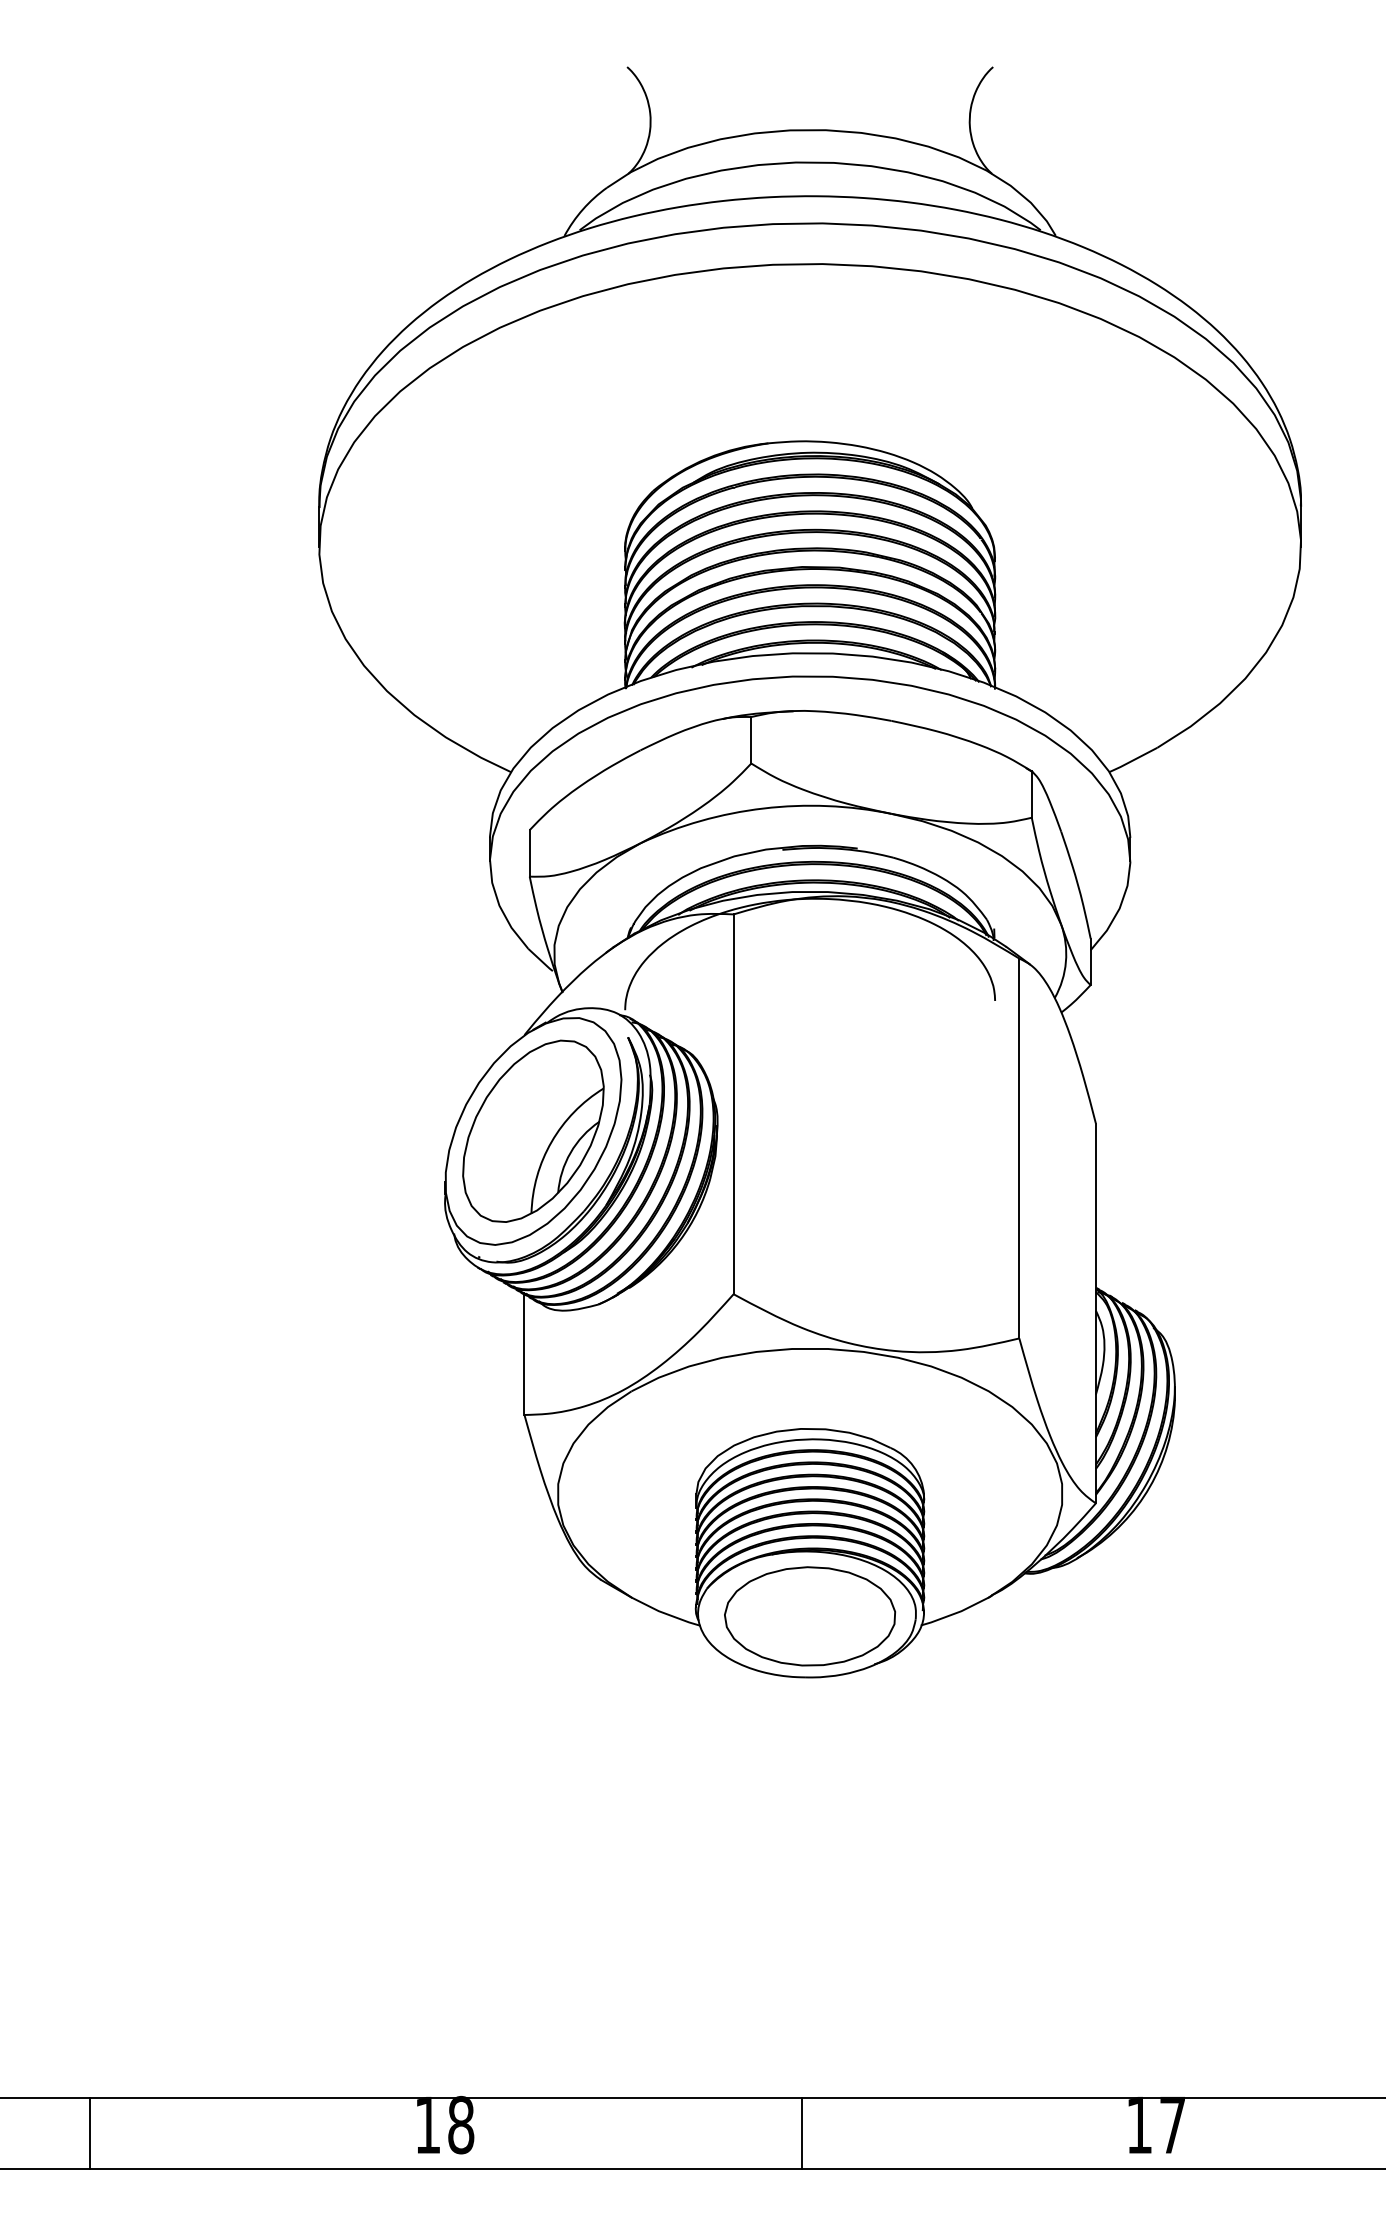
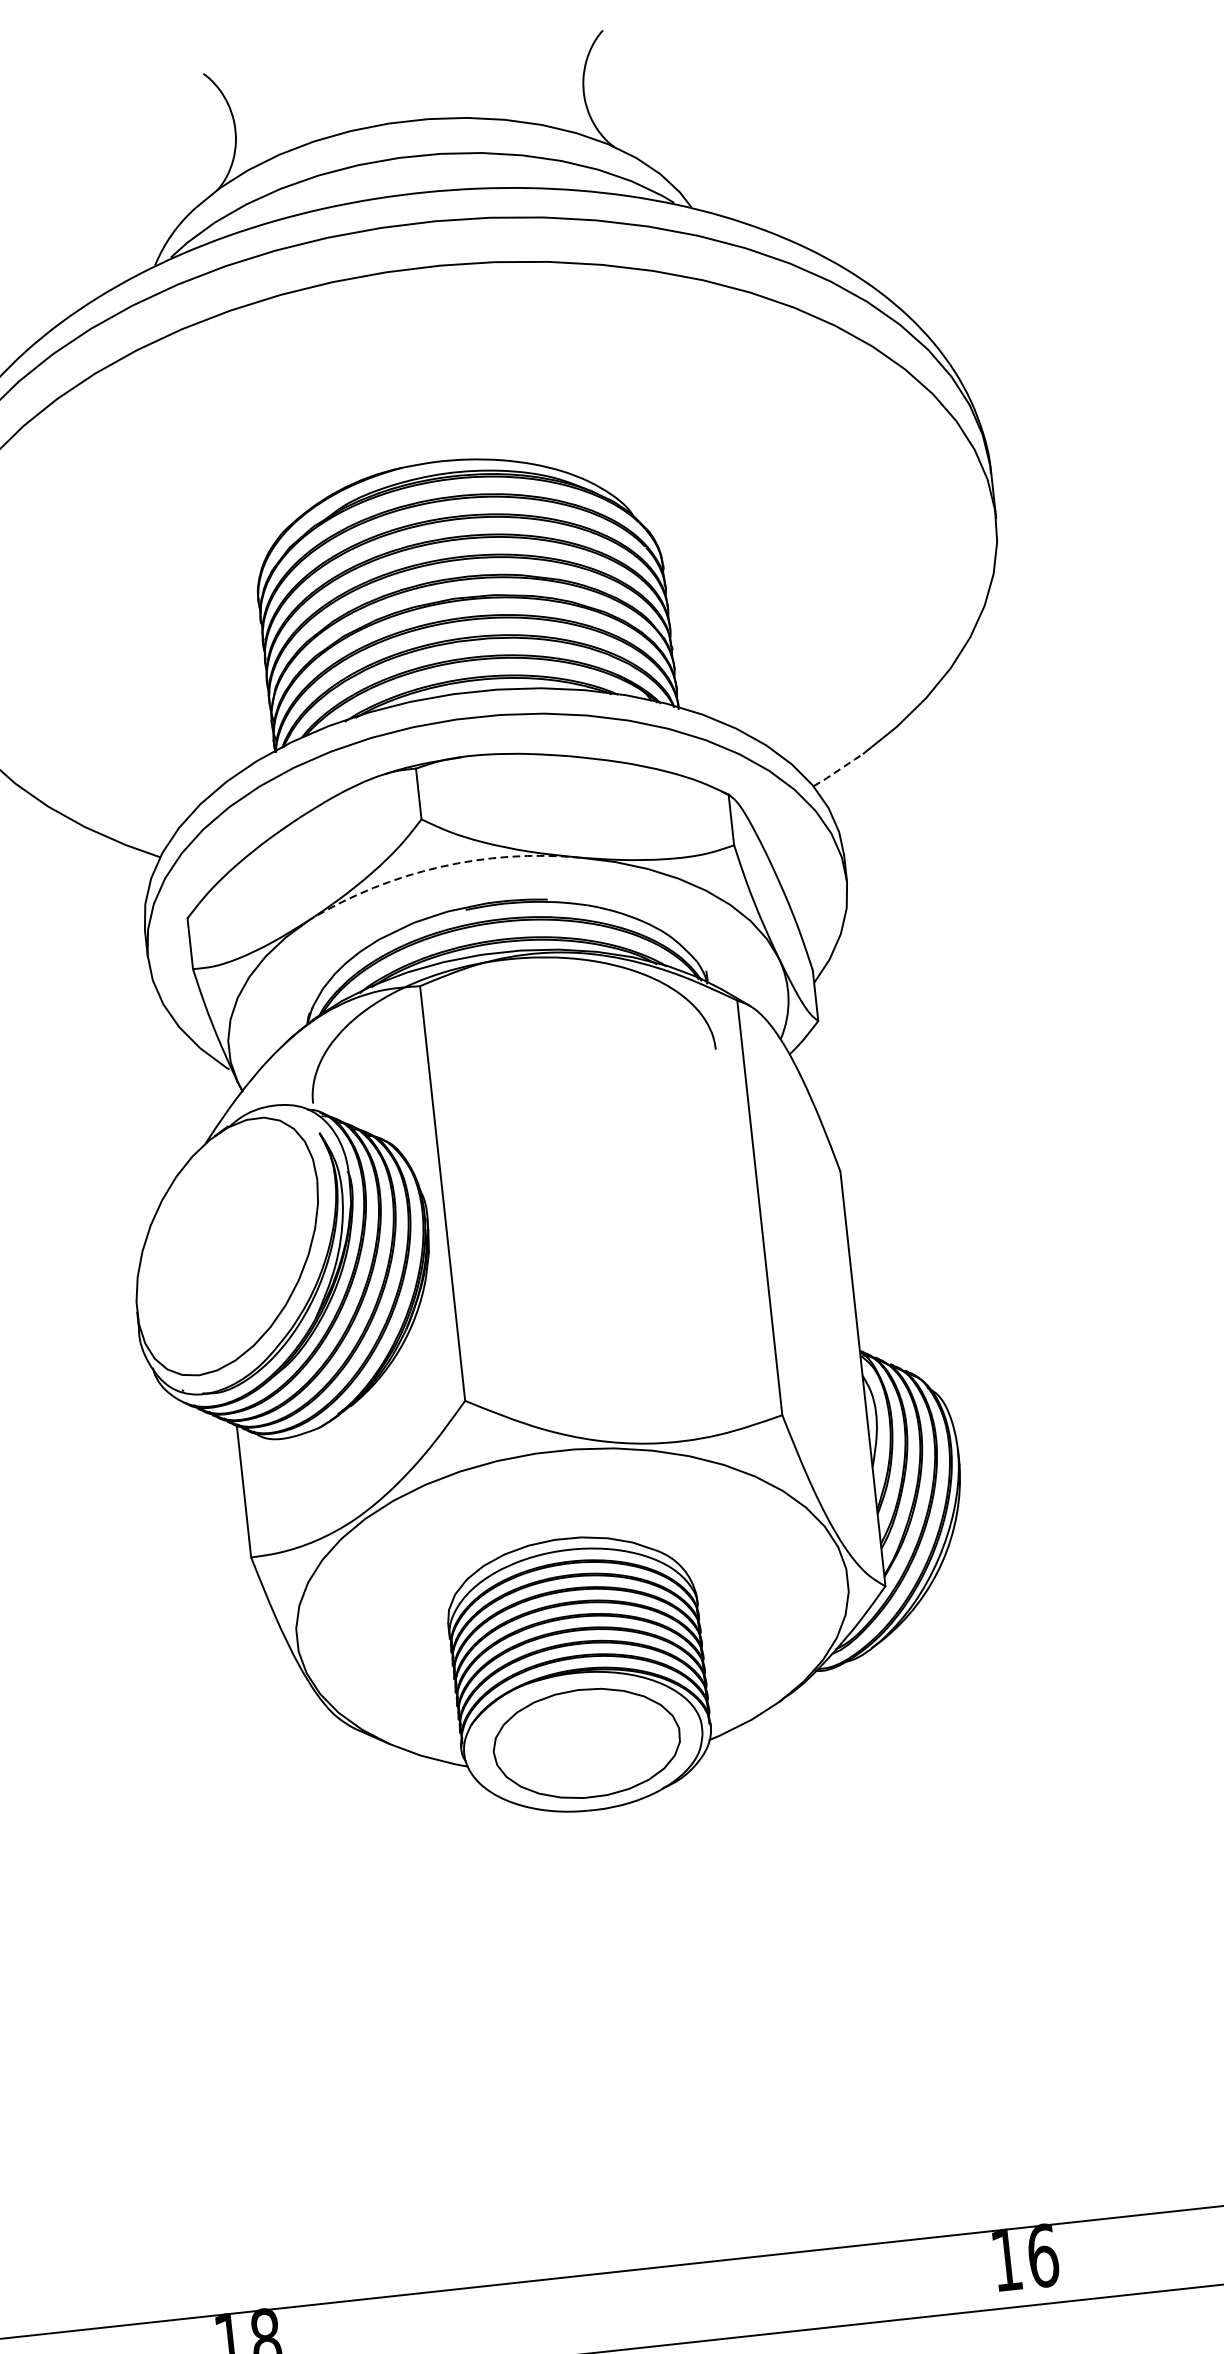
line: (1132, 760) -> (837, 770), solid -> dashed
arc: (763, 808) -> (440, 867), solid -> dashed
part: (533, 1130) -> (227, 1245), removed
text: (1172, 2125) -> (1042, 2256), 17 -> 16
line: (801, 2132) -> (638, 2307), removed

